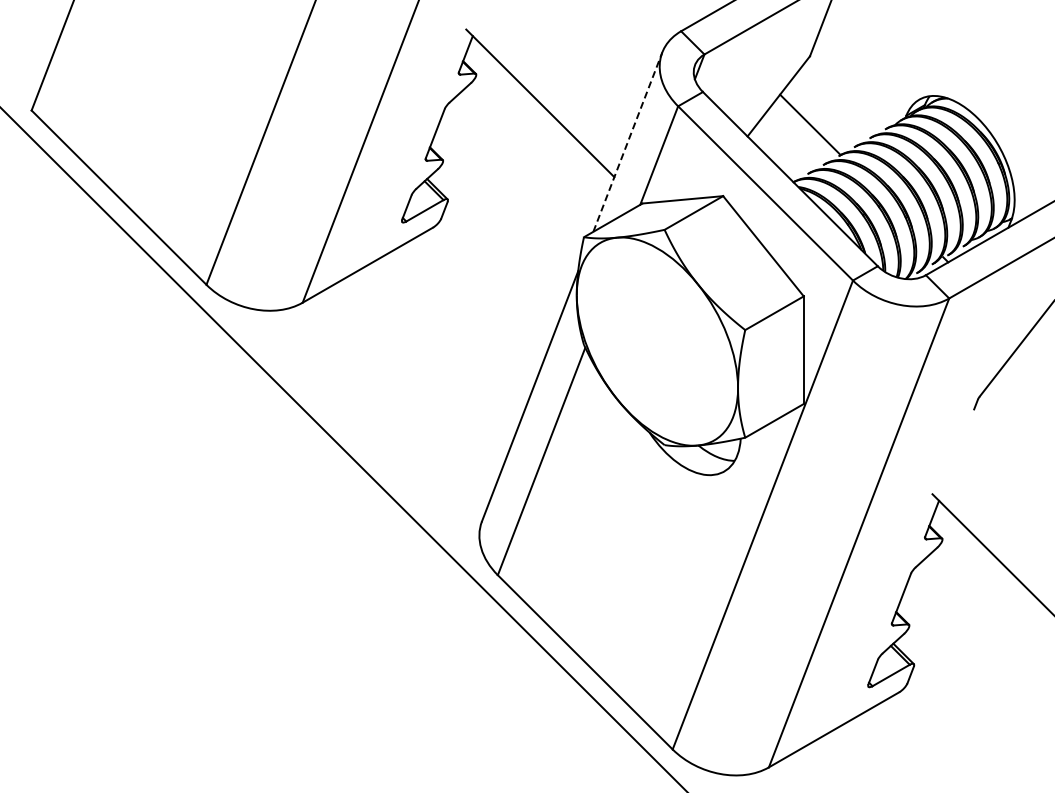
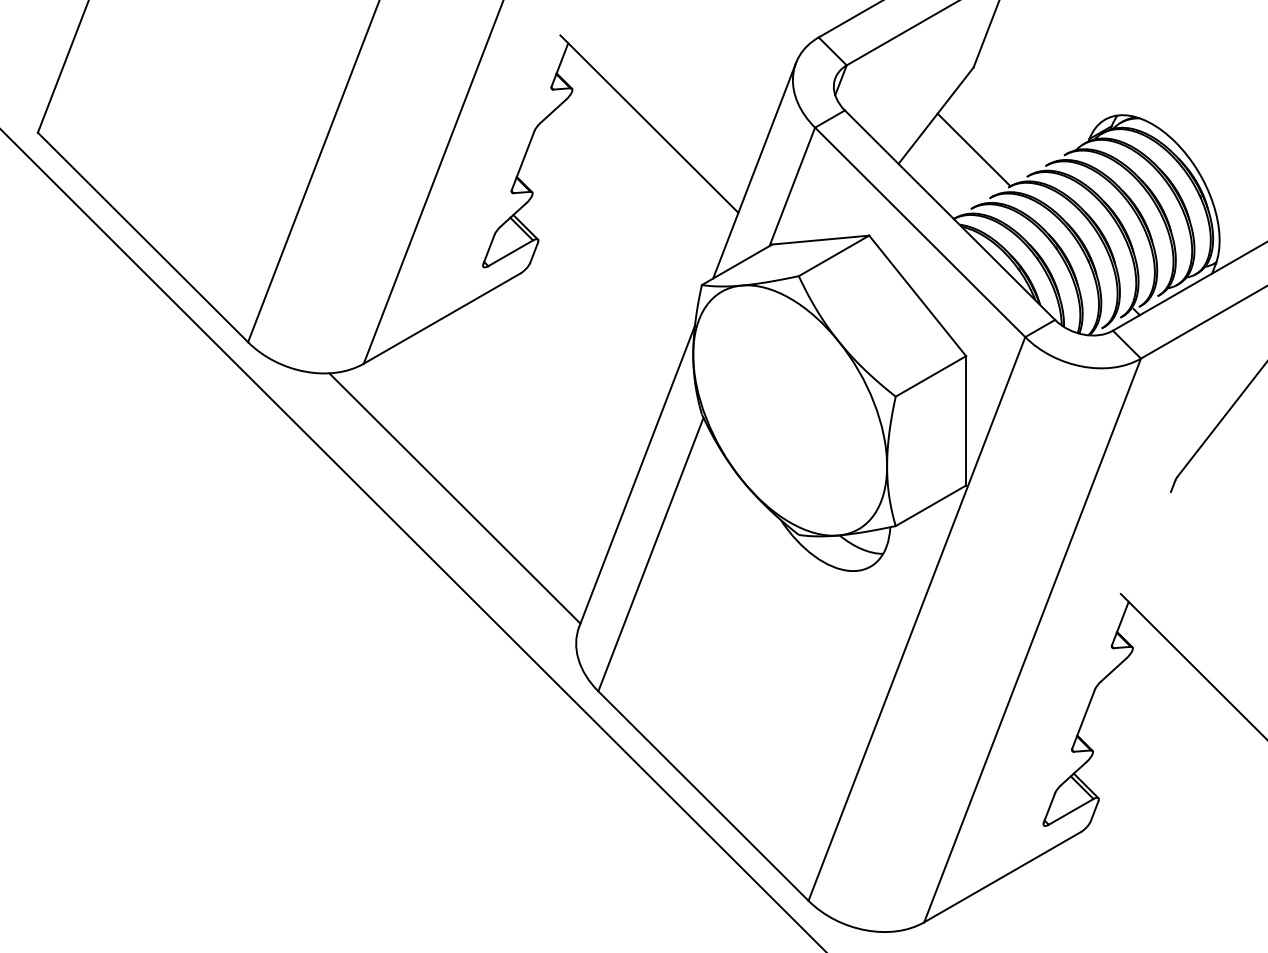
line: (628, 141) -> (755, 169), dashed -> solid
line: (378, 414) -> (454, 498), added

